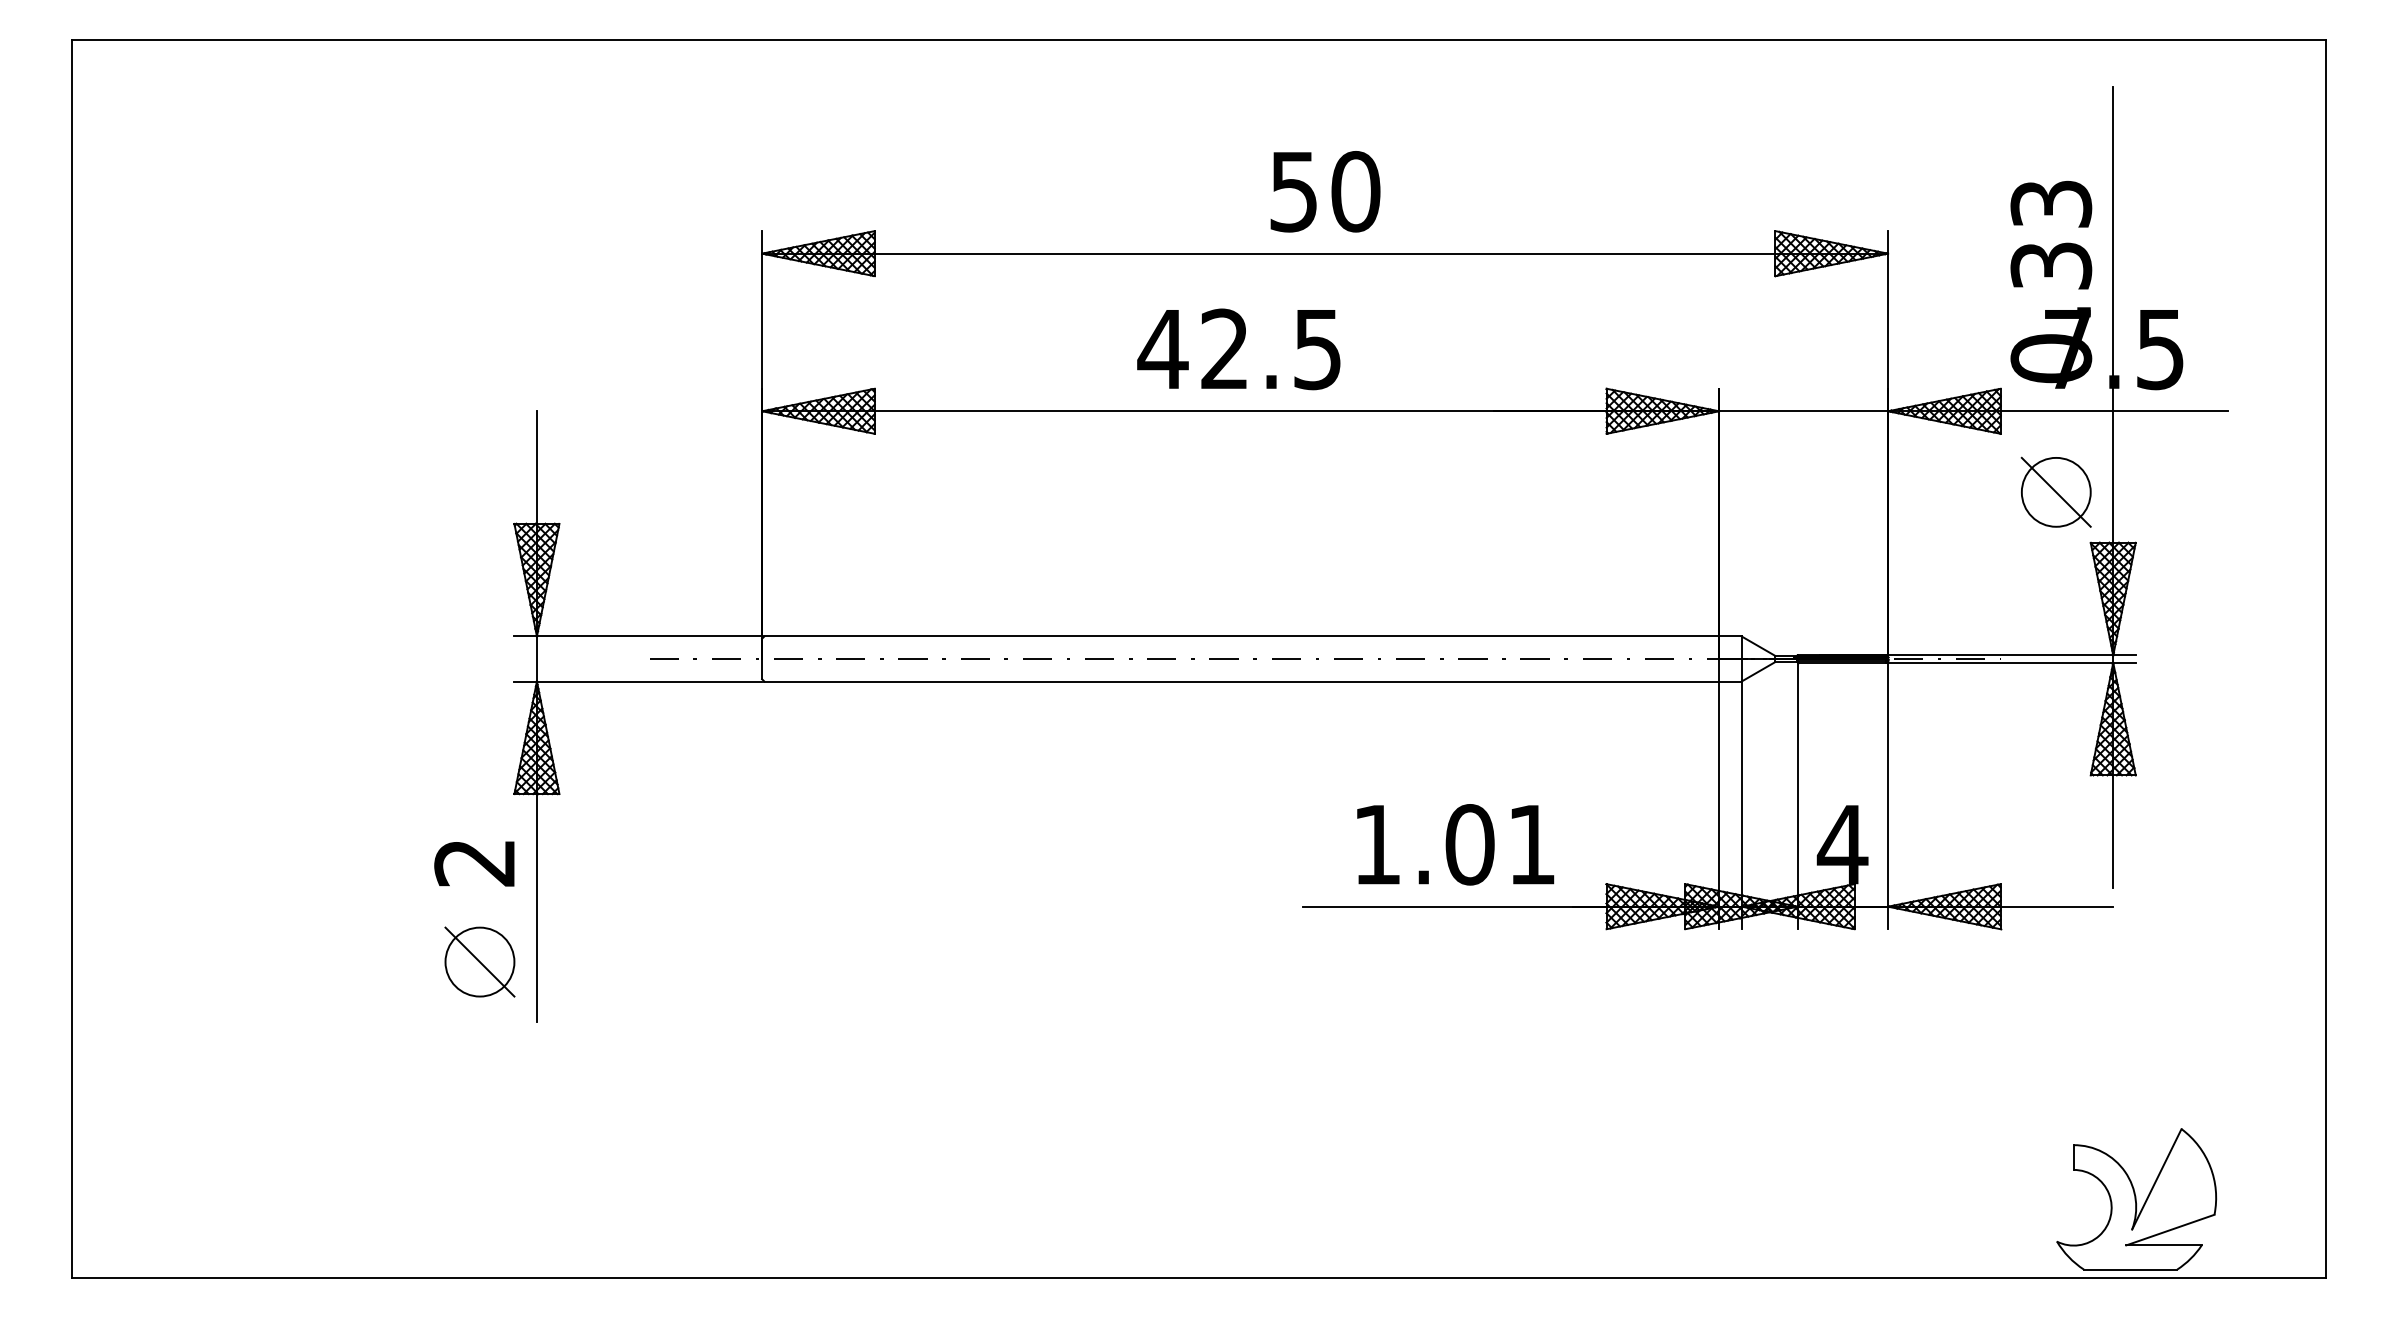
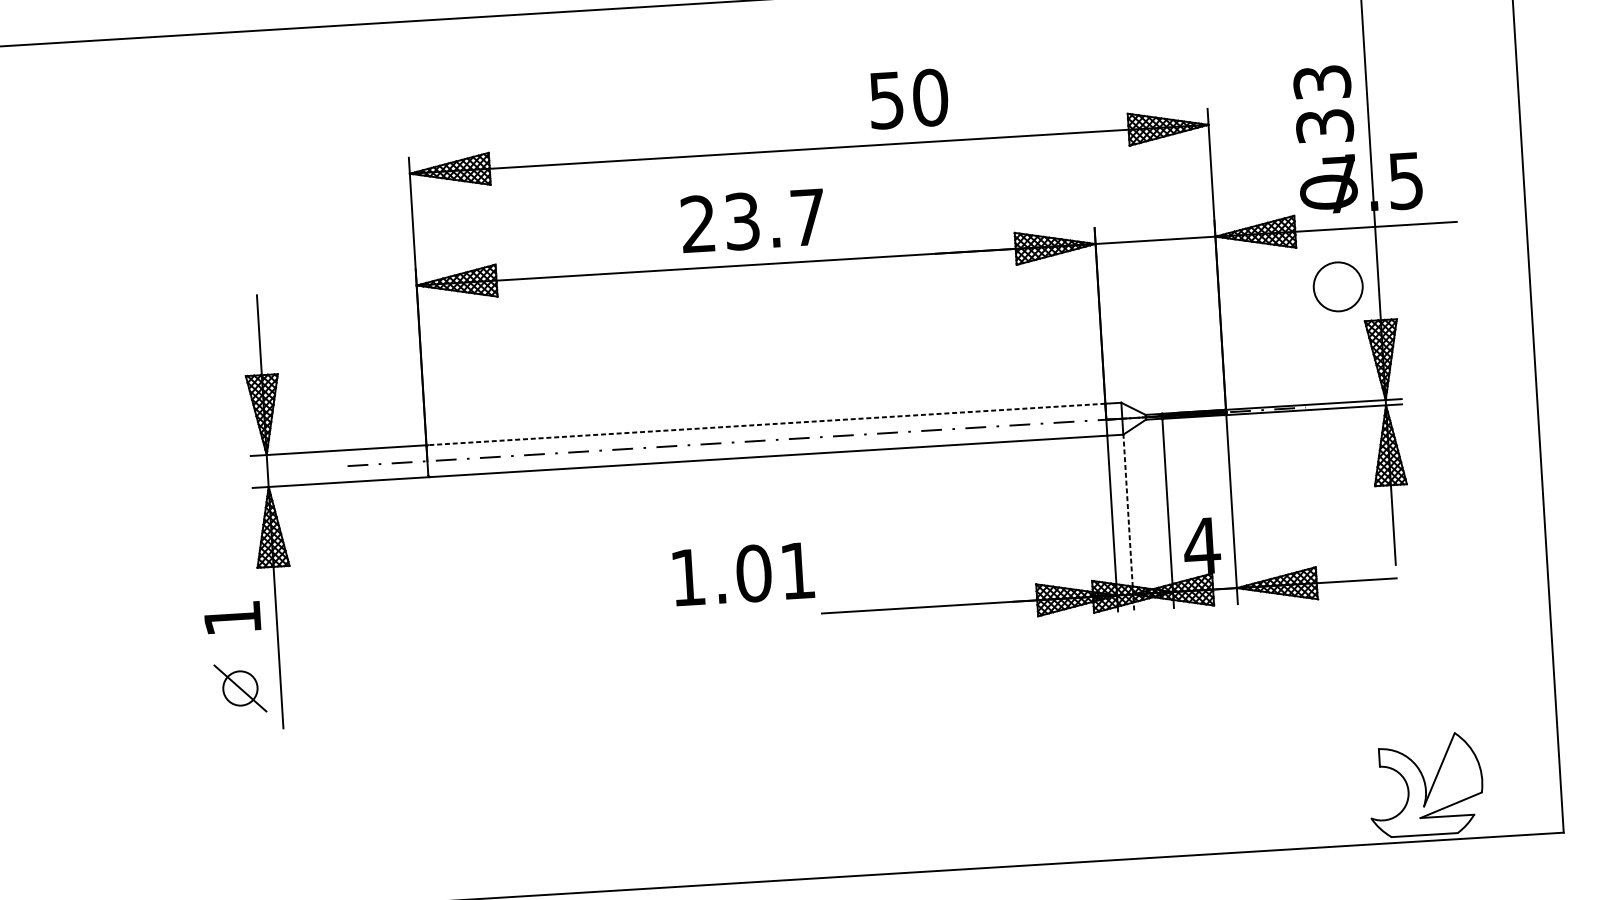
text: (1325, 191) -> (908, 98), moved
text: (1238, 349) -> (751, 221), 42.5 -> 23.7
line: (2055, 491) -> (1337, 286), removed
line: (1241, 636) -> (766, 424), solid -> dashed
line: (1741, 805) -> (1128, 522), solid -> dashed
text: (1455, 844) -> (743, 573), moved
text: (474, 863) -> (232, 618), 2 -> 1
circle: (479, 961) -> (240, 688), size x0.7

